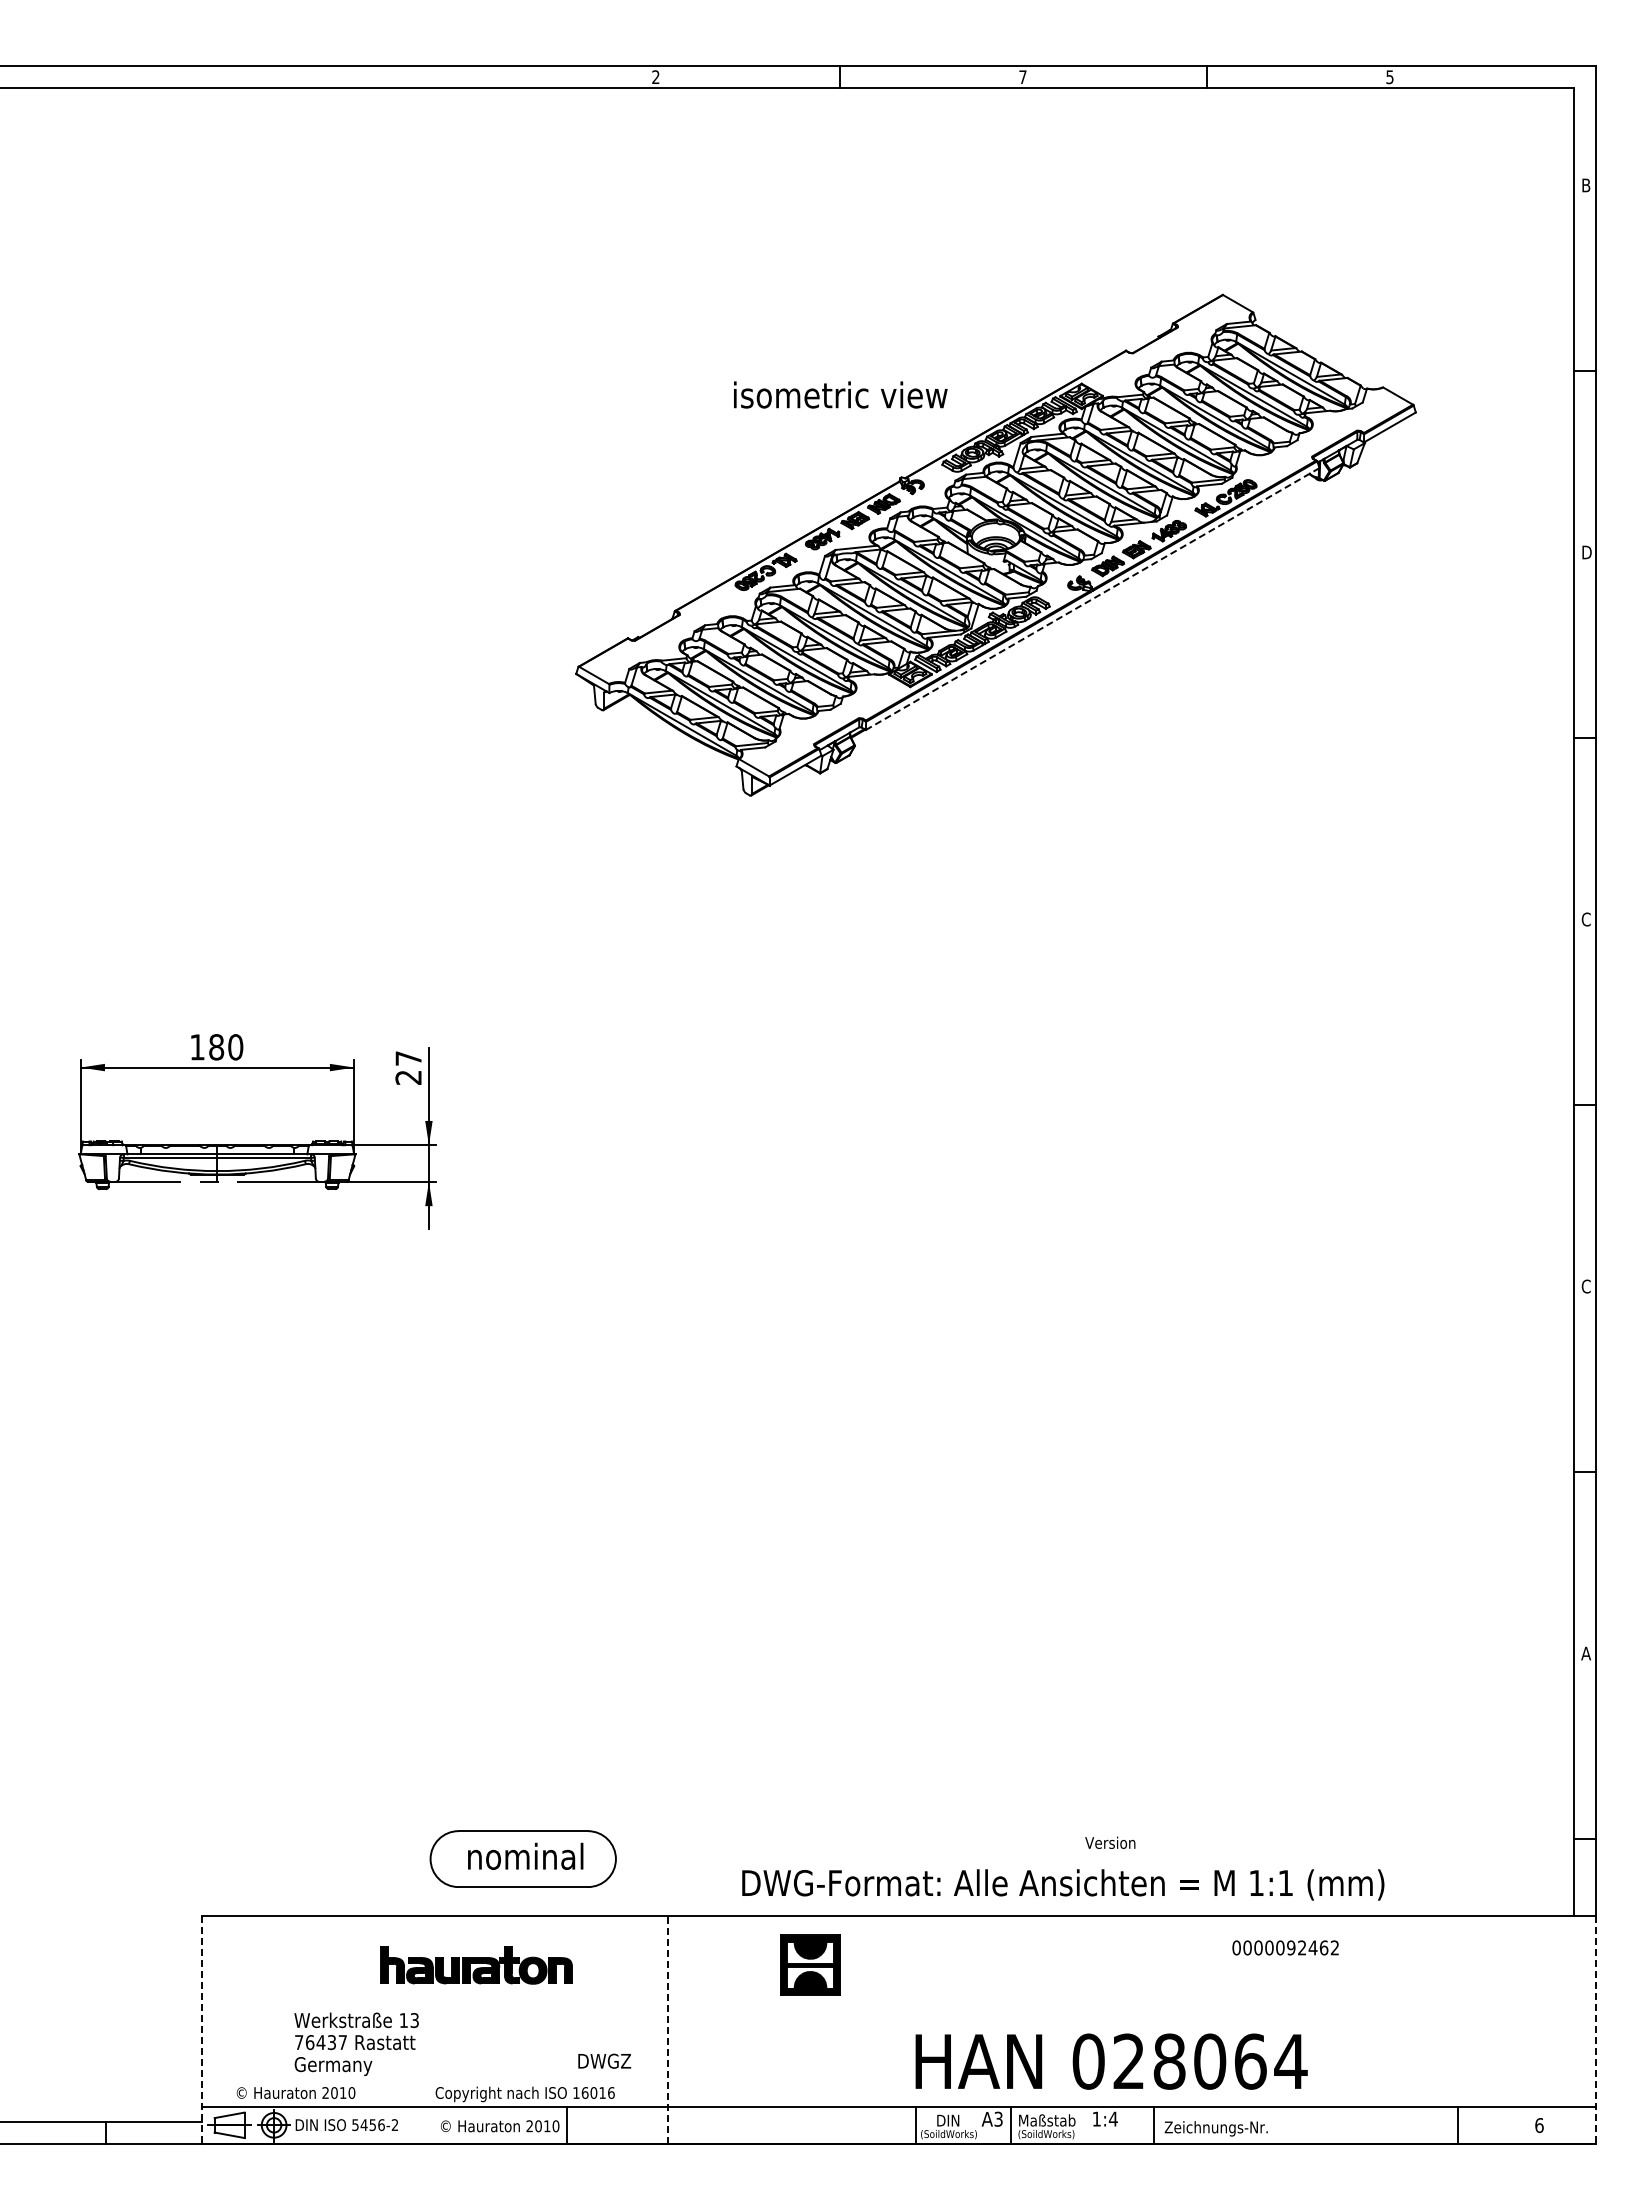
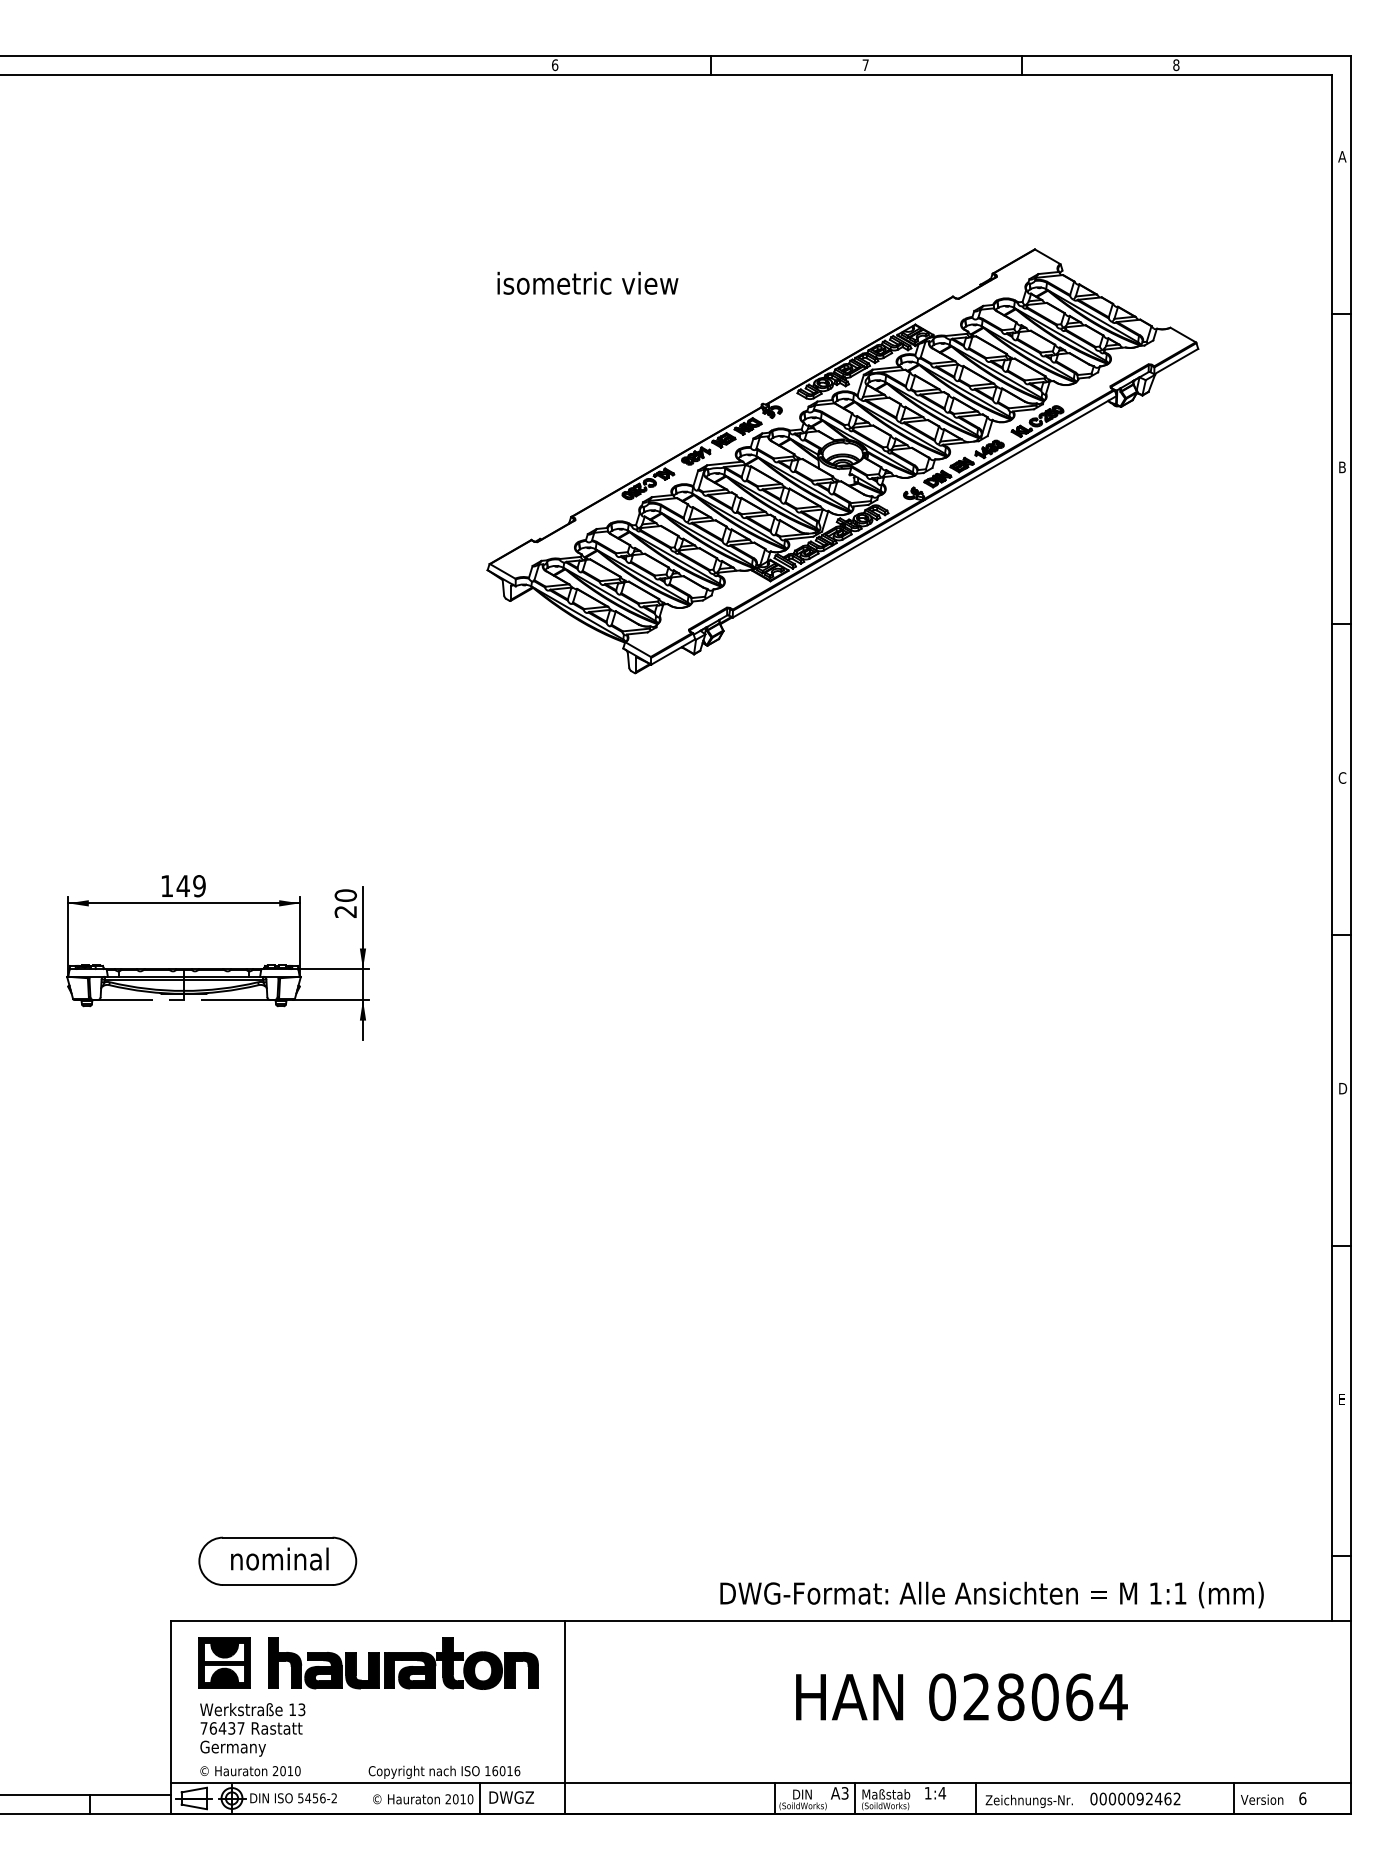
text: (655, 77) -> (554, 65), 2 -> 6
text: (1389, 77) -> (1175, 65), 5 -> 8
text: (1585, 185) -> (1341, 156), B -> A
text: (840, 394) -> (587, 282), moved
text: (1587, 552) -> (1343, 467), D -> B
line: (1092, 599) -> (924, 507), dashed -> solid
text: (225, 1047) -> (190, 886), 180 -> 149
text: (408, 1058) -> (345, 895), 27 -> 20
text: (1586, 1286) -> (1342, 1088), C -> D
text: (1585, 1653) -> (1341, 1399), A -> E
text: (1110, 1842) -> (1262, 1799), moved
part: (522, 1858) -> (277, 1560), moved
text: (1063, 1884) -> (992, 1594), moved
text: (1285, 1947) -> (1135, 1798), moved
part: (810, 1964) -> (224, 1662), moved
part: (476, 1965) -> (403, 1663), size x1.67
line: (201, 2029) -> (170, 1717), dashed -> solid
line: (667, 2029) -> (564, 1717), dashed -> solid
line: (1596, 2029) -> (1351, 1717), dashed -> solid
text: (356, 2043) -> (252, 1729), moved
text: (604, 2060) -> (511, 1796), moved
text: (1111, 2061) -> (961, 1697), moved

